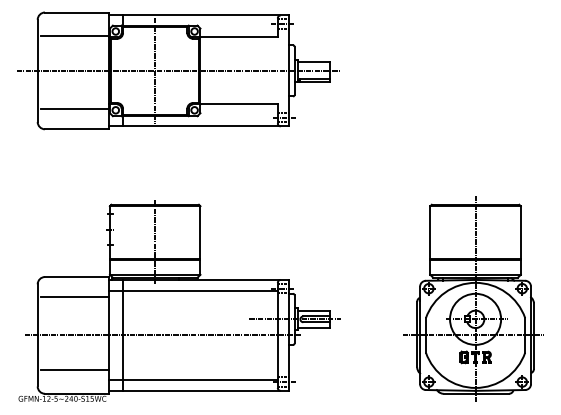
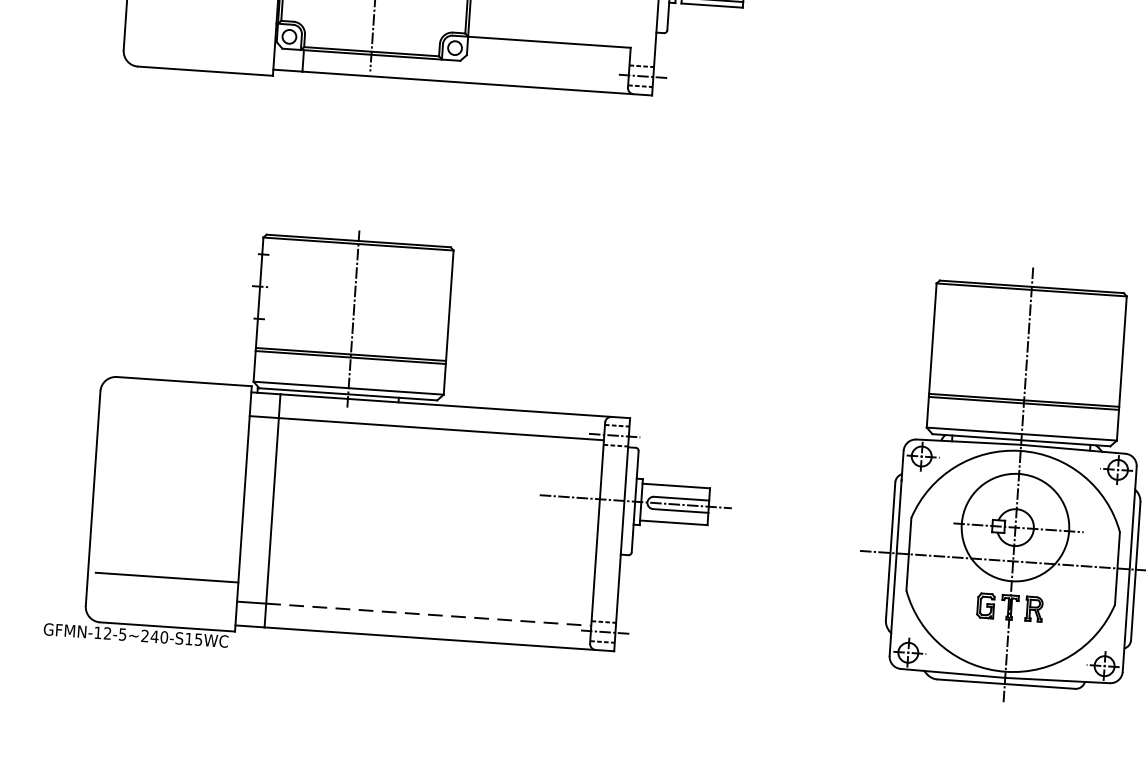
line: (75, 108) -> (205, 27), removed
line: (75, 297) -> (177, 424), removed
line: (162, 335) -> (355, 516), removed
line: (200, 379) -> (428, 614), solid -> dashed

